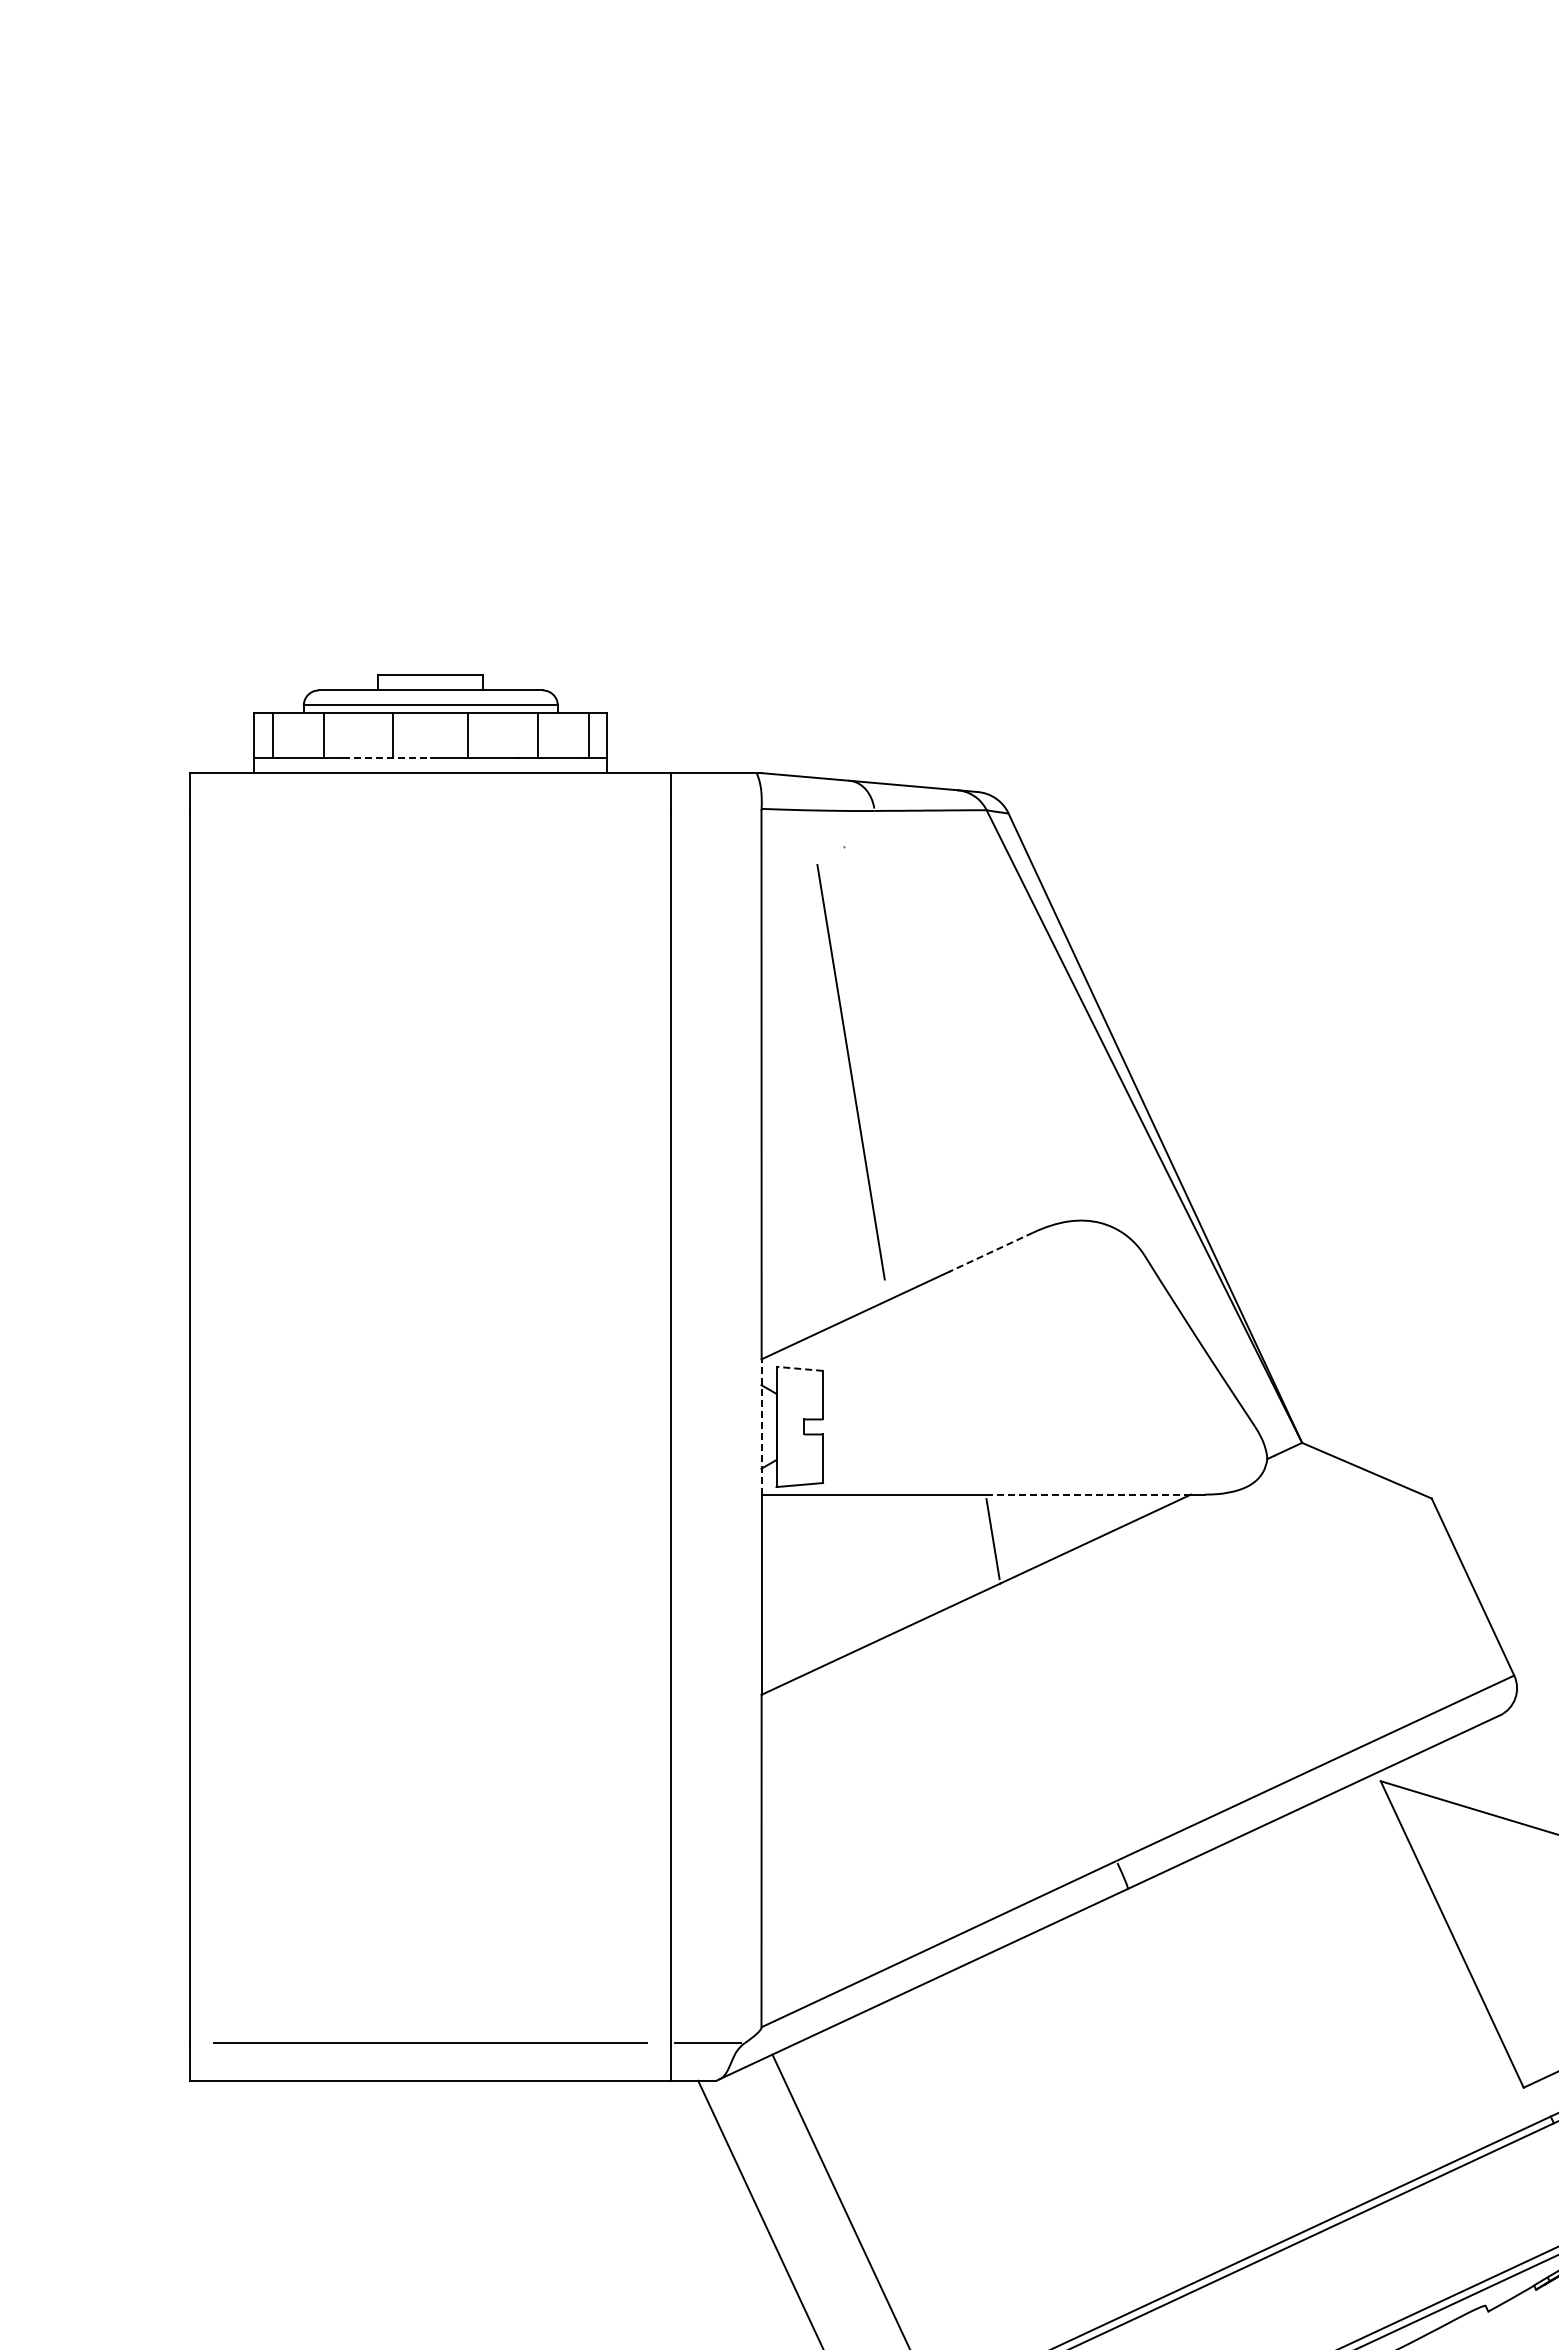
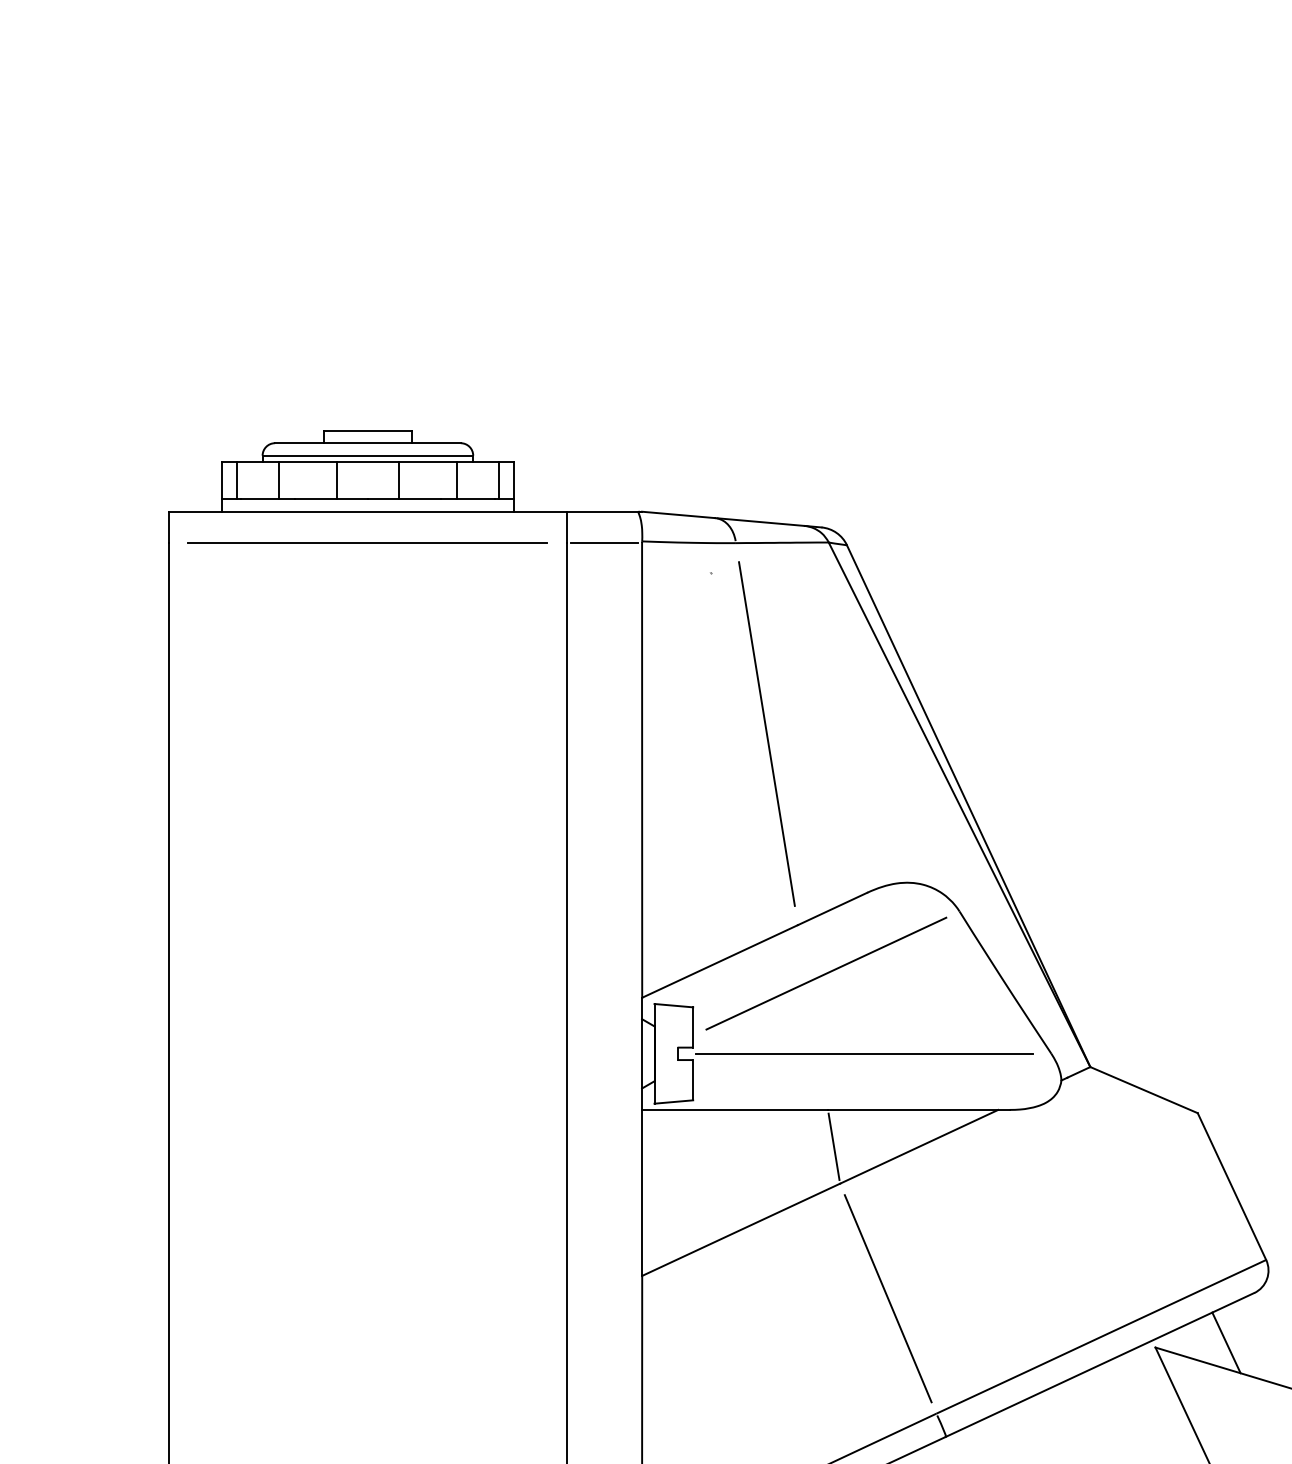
line: (387, 758) -> (332, 499), dashed -> solid
line: (430, 810) -> (367, 542), added
line: (715, 810) -> (603, 542), added
line: (850, 1072) -> (766, 734), moved
line: (990, 1252) -> (831, 909), dashed -> solid
line: (983, 1329) -> (826, 973), added
line: (799, 1368) -> (673, 1005), dashed -> solid
line: (761, 1426) -> (642, 1053), dashed -> solid
line: (1029, 1426) -> (864, 1053), added
line: (1088, 1494) -> (913, 1109), dashed -> solid
line: (1058, 1722) -> (888, 1298), added
line: (1466, 1775) -> (1226, 1342), added

